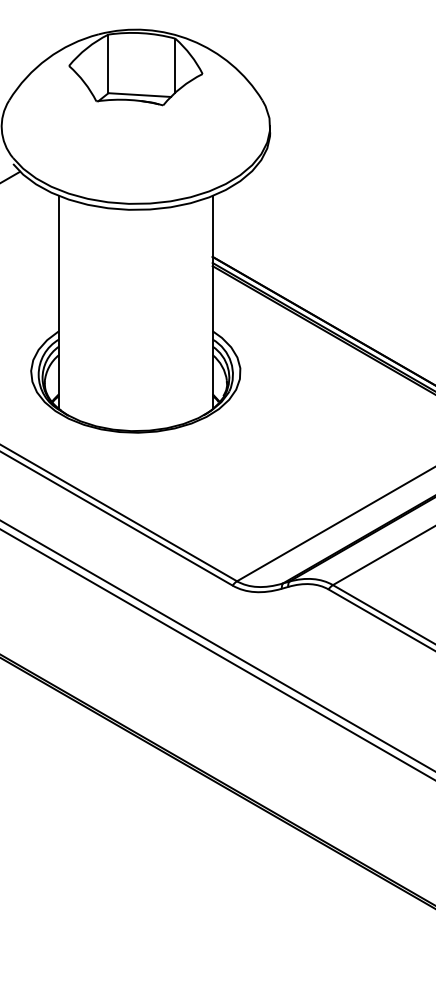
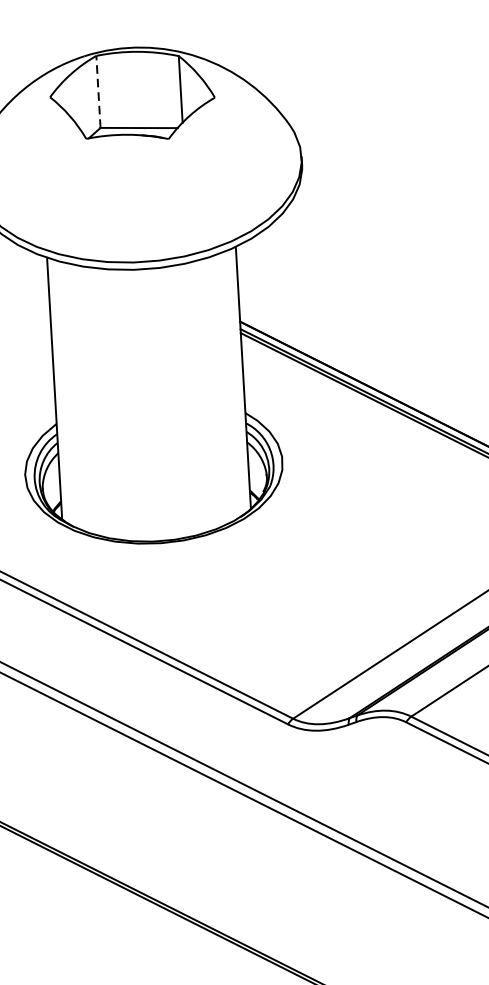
line: (108, 63) -> (98, 91), solid -> dashed

